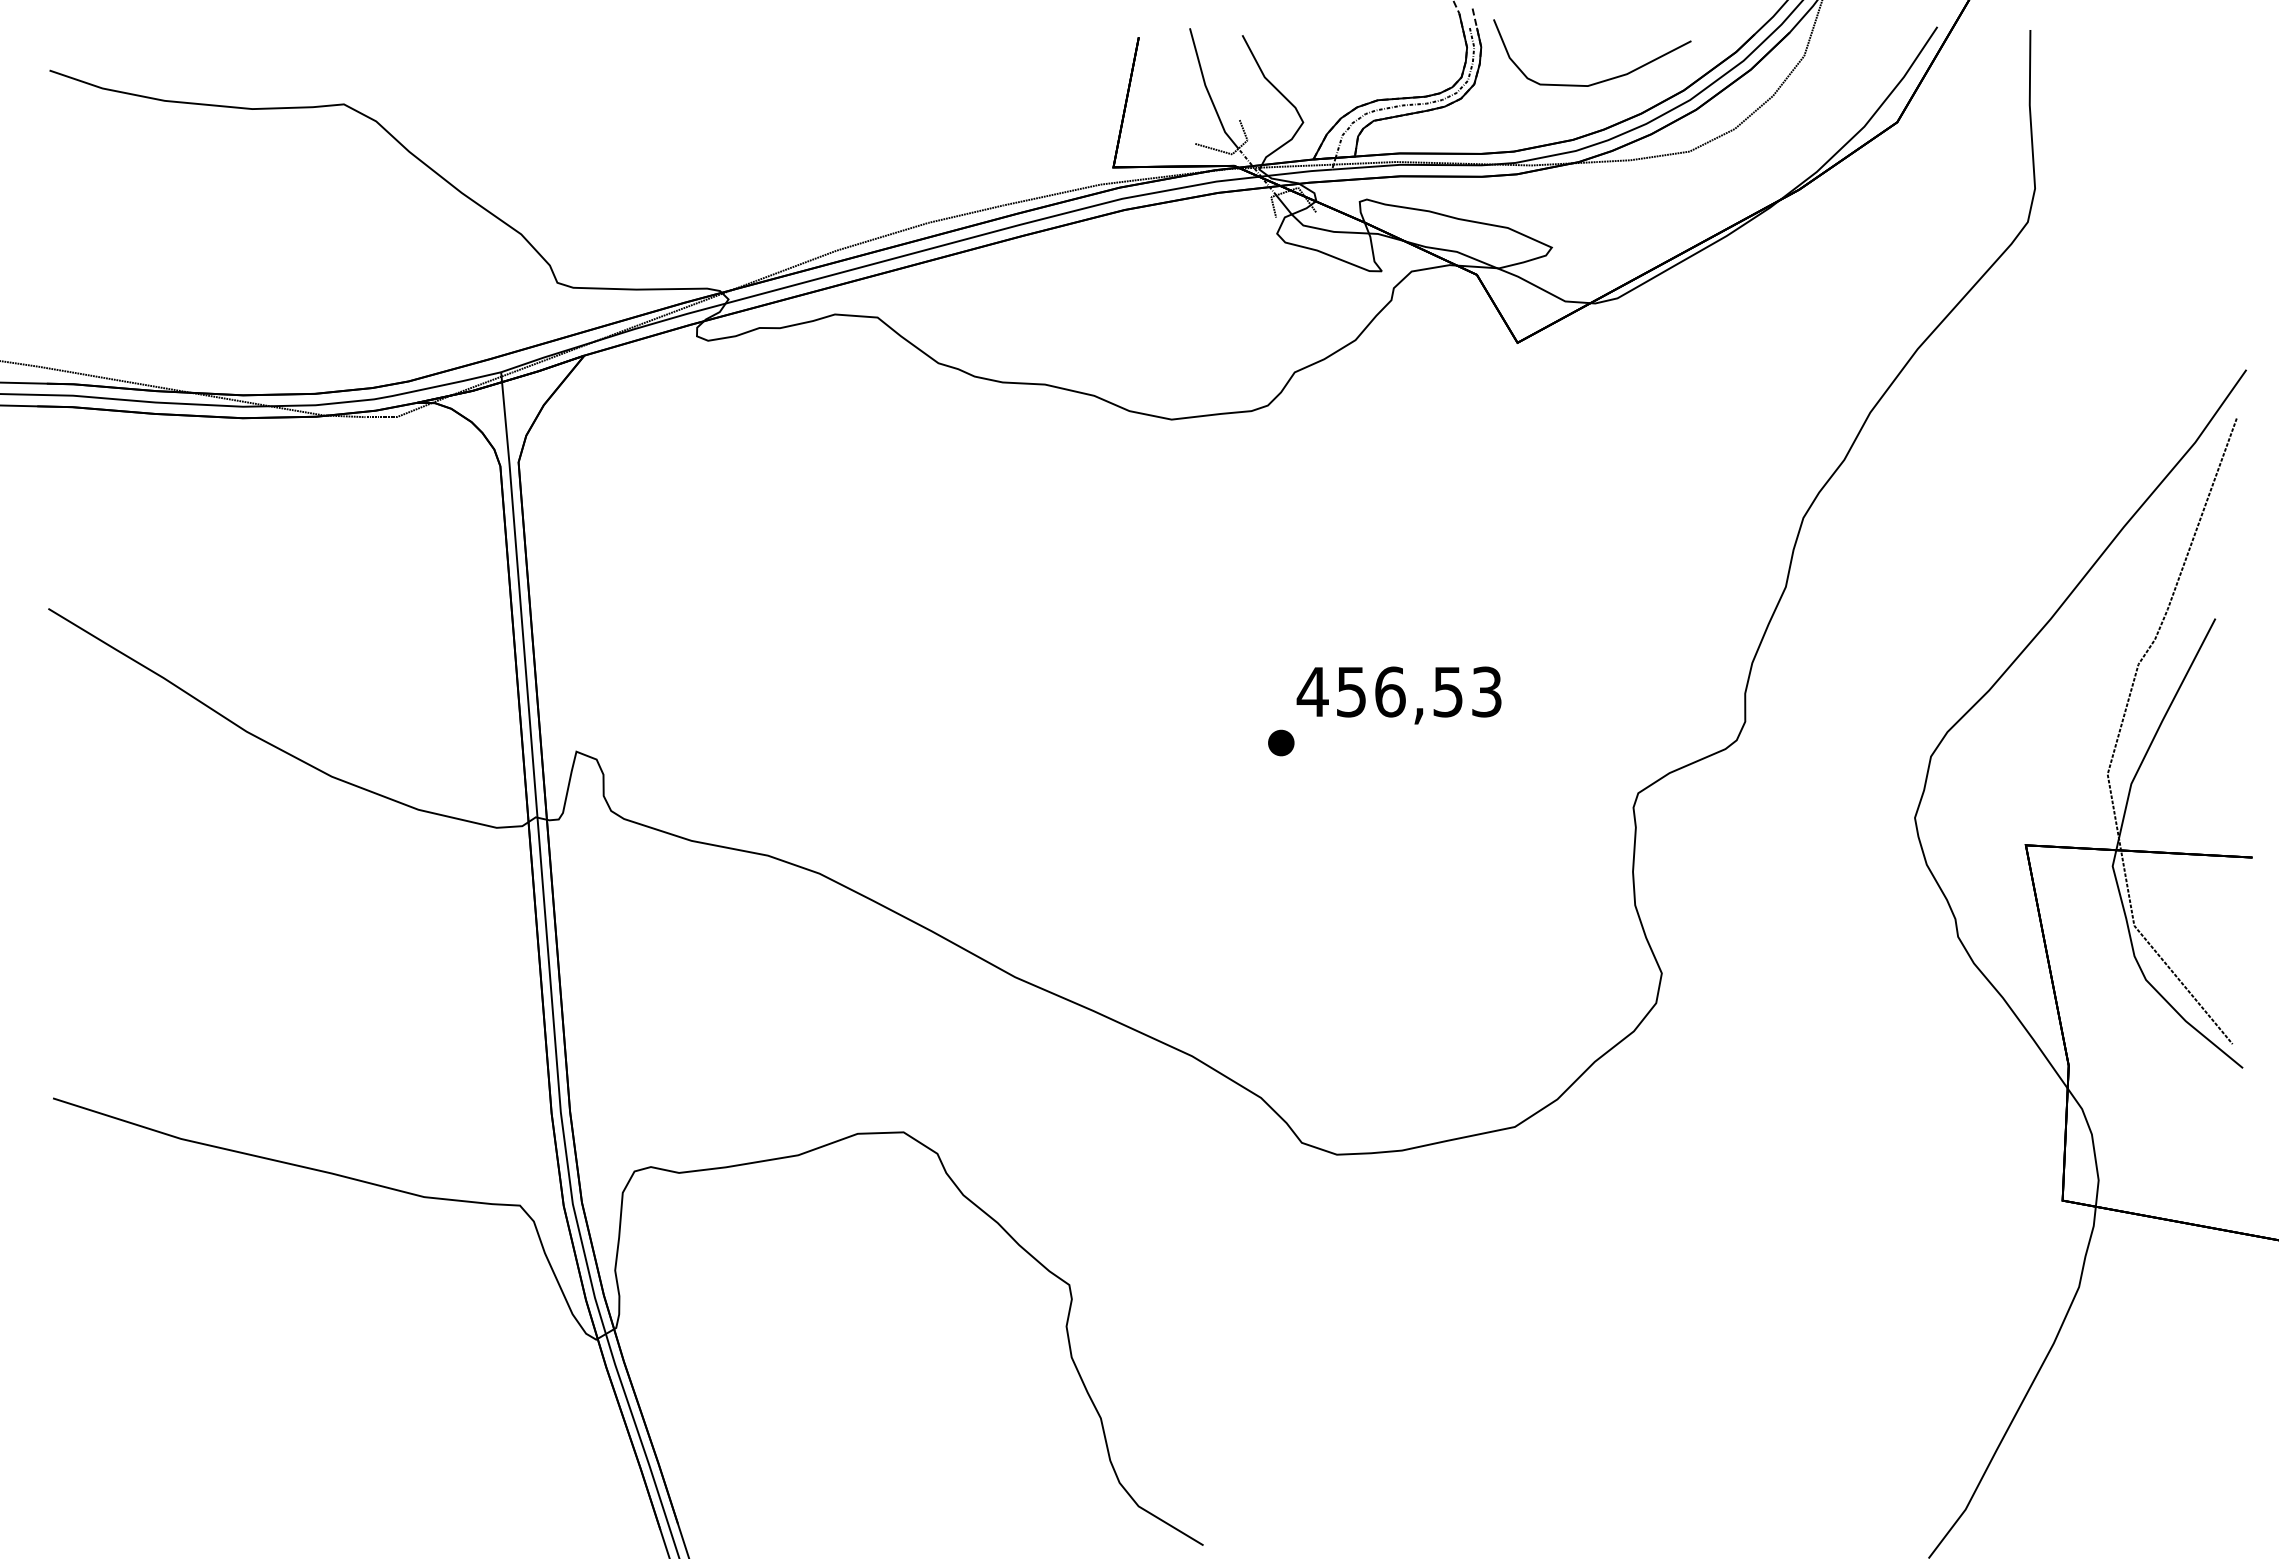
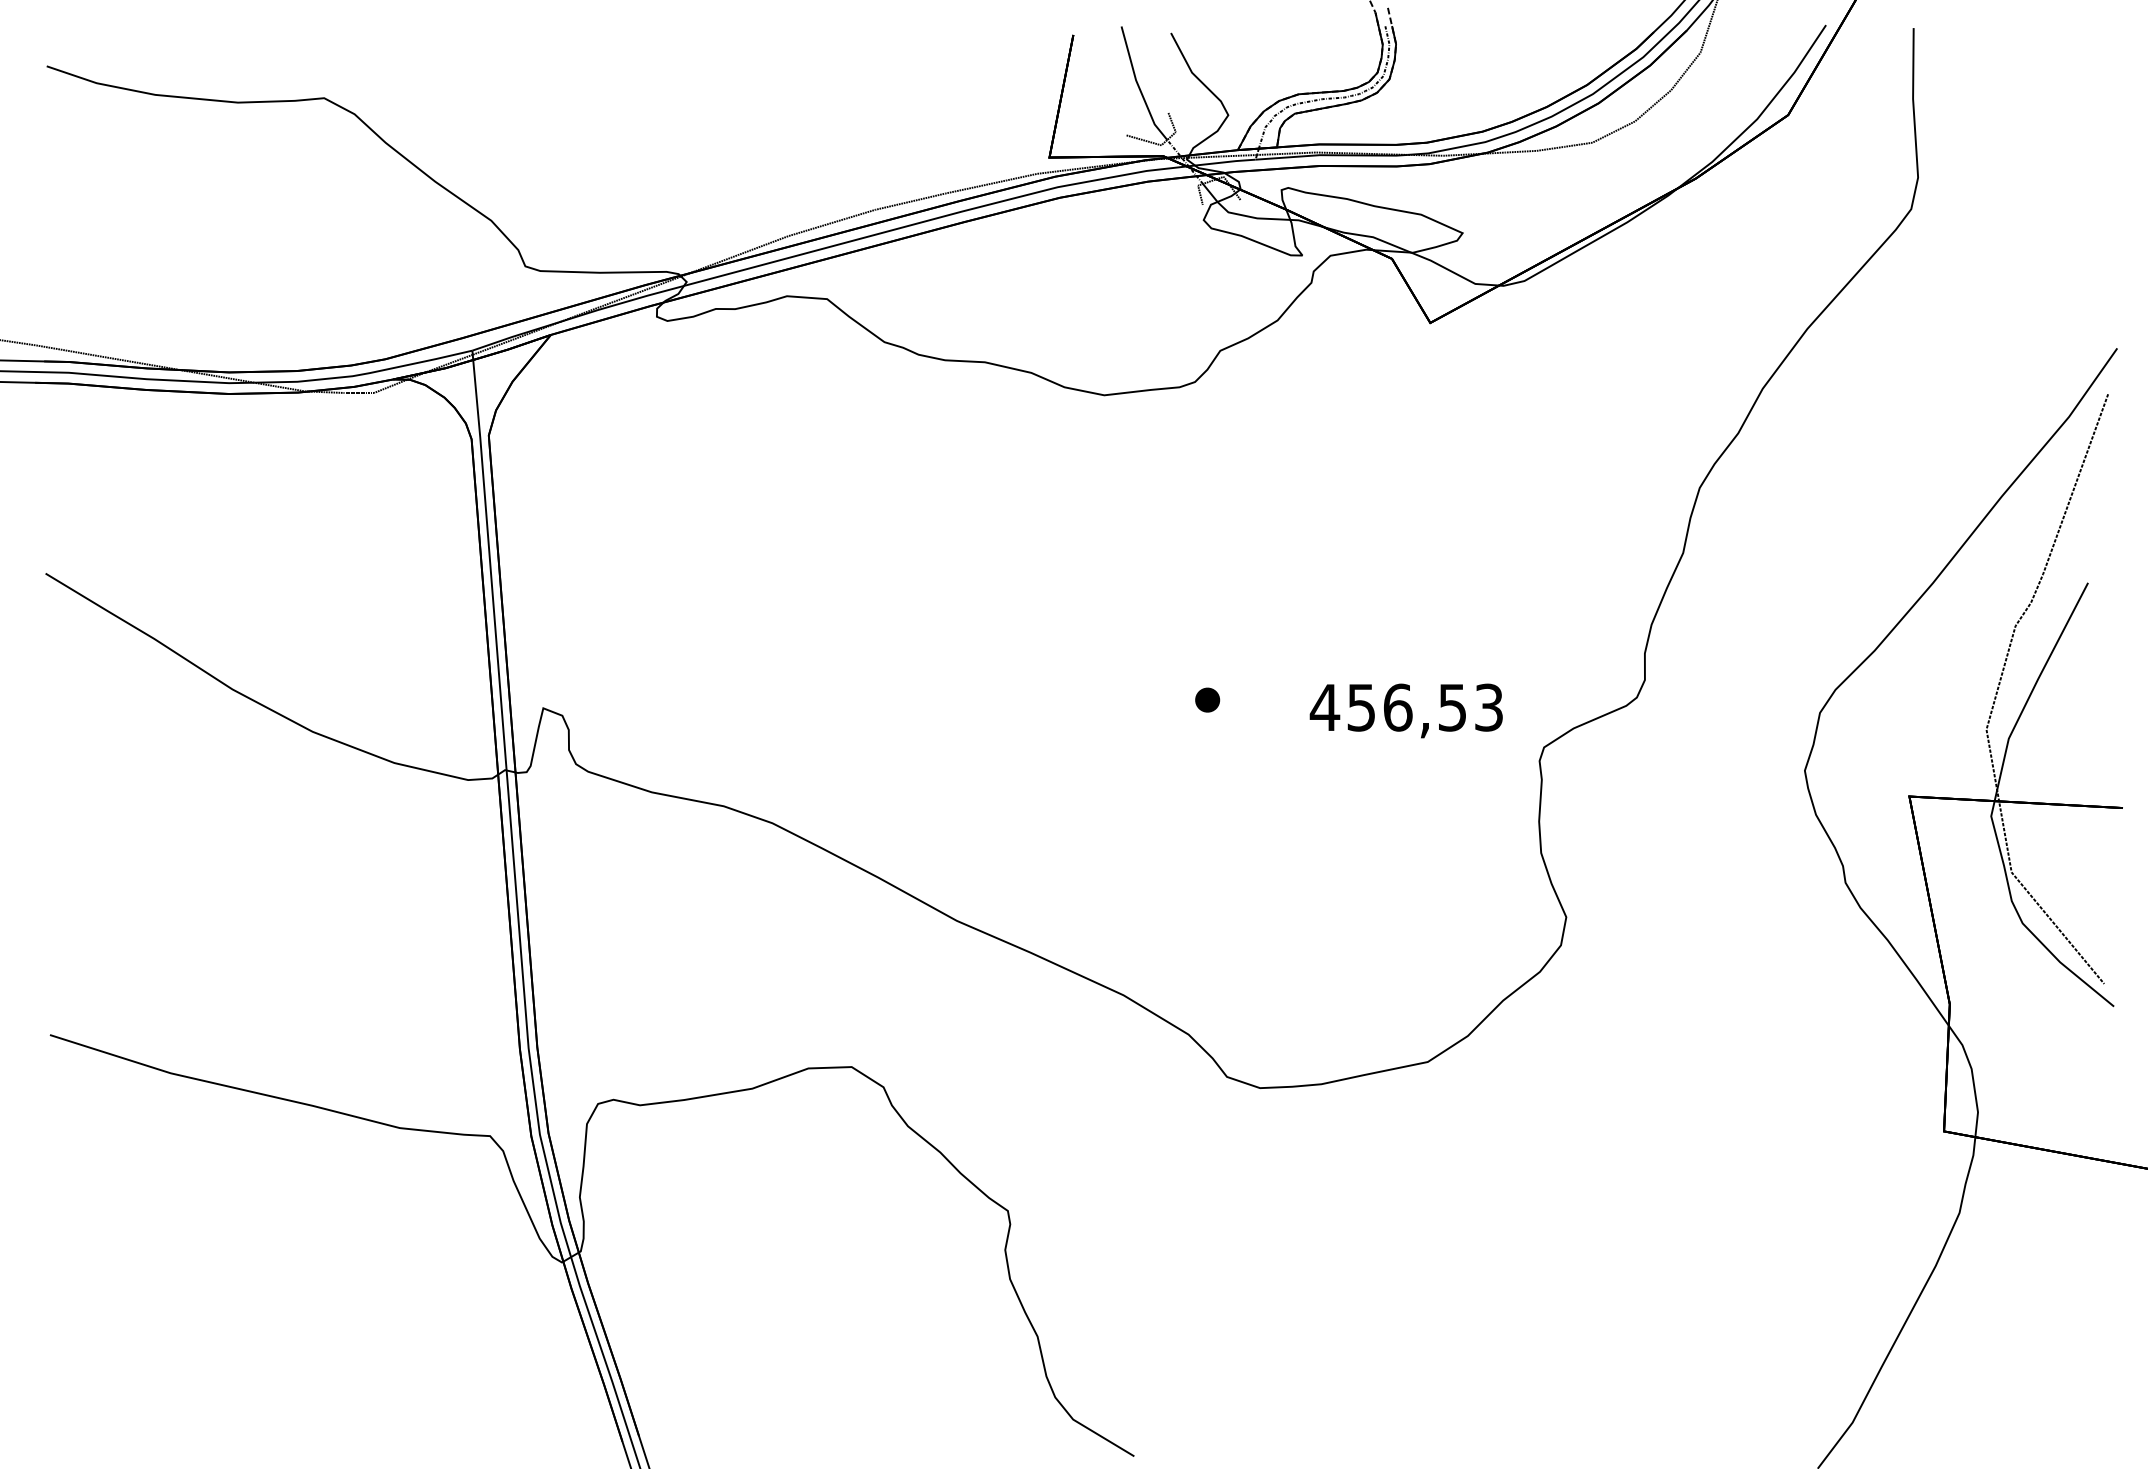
curve: (1598, 81) -> (1506, 76), removed
text: (1398, 695) -> (1405, 710), moved

